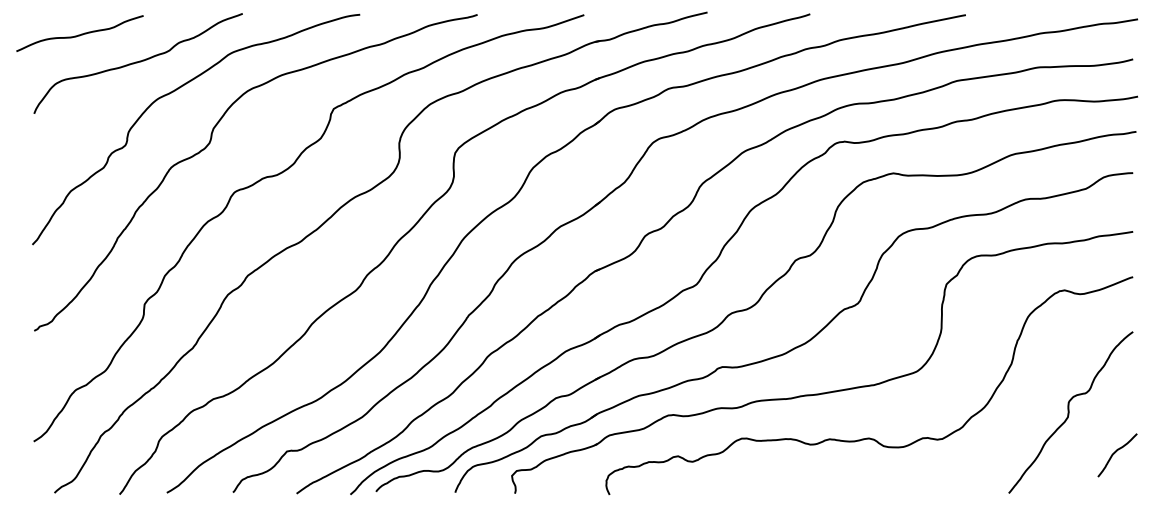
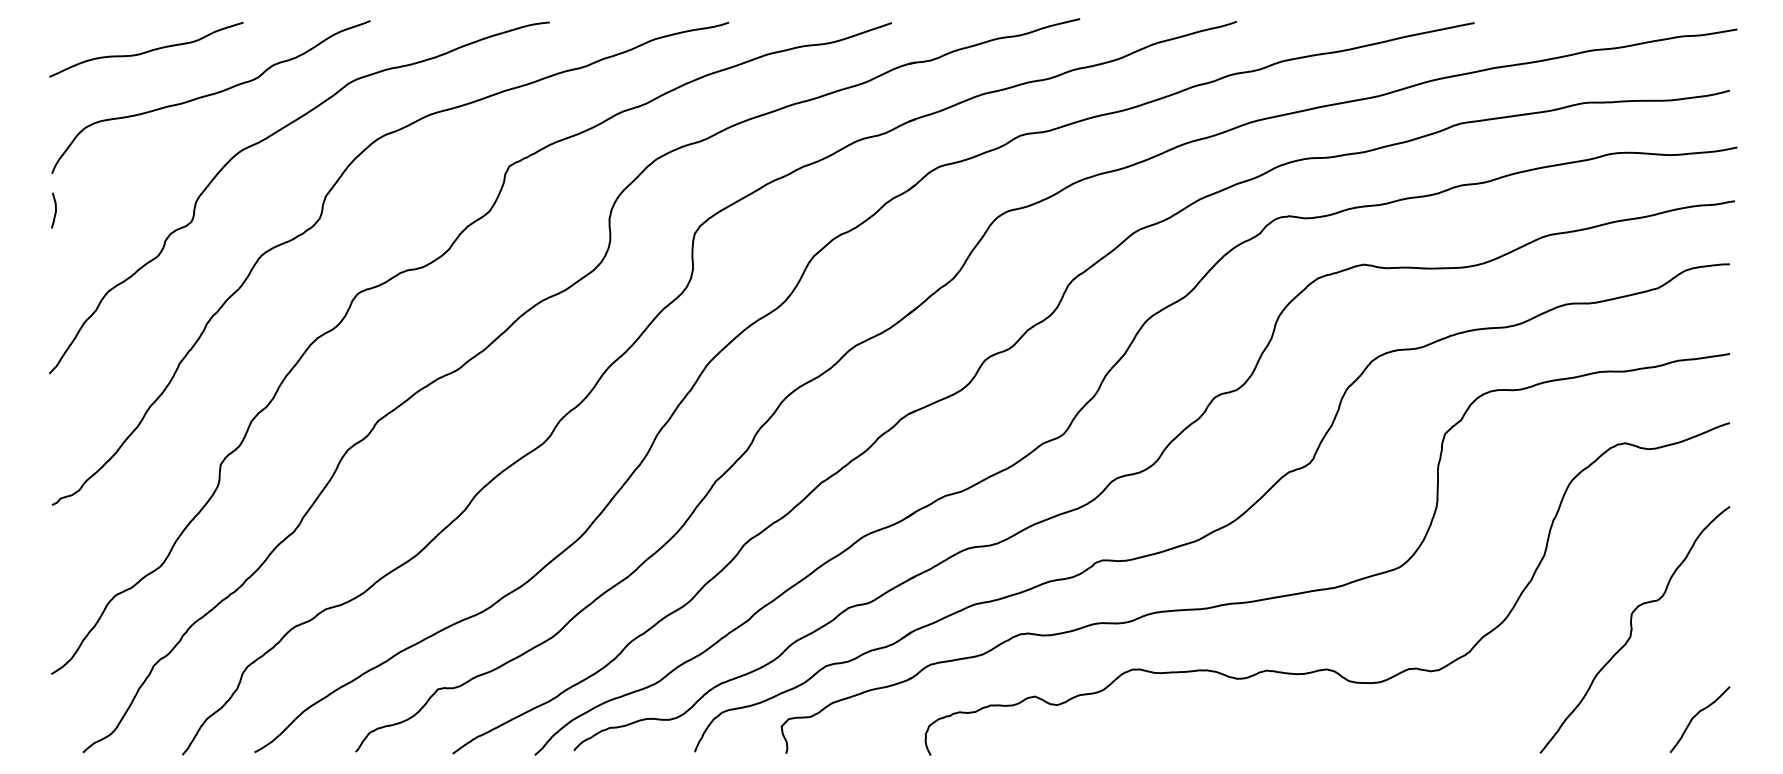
curve: (79, 34) -> (145, 51), moved
curve: (35, 137) -> (54, 209), added
curve: (1115, 453) -> (1696, 716), moved

